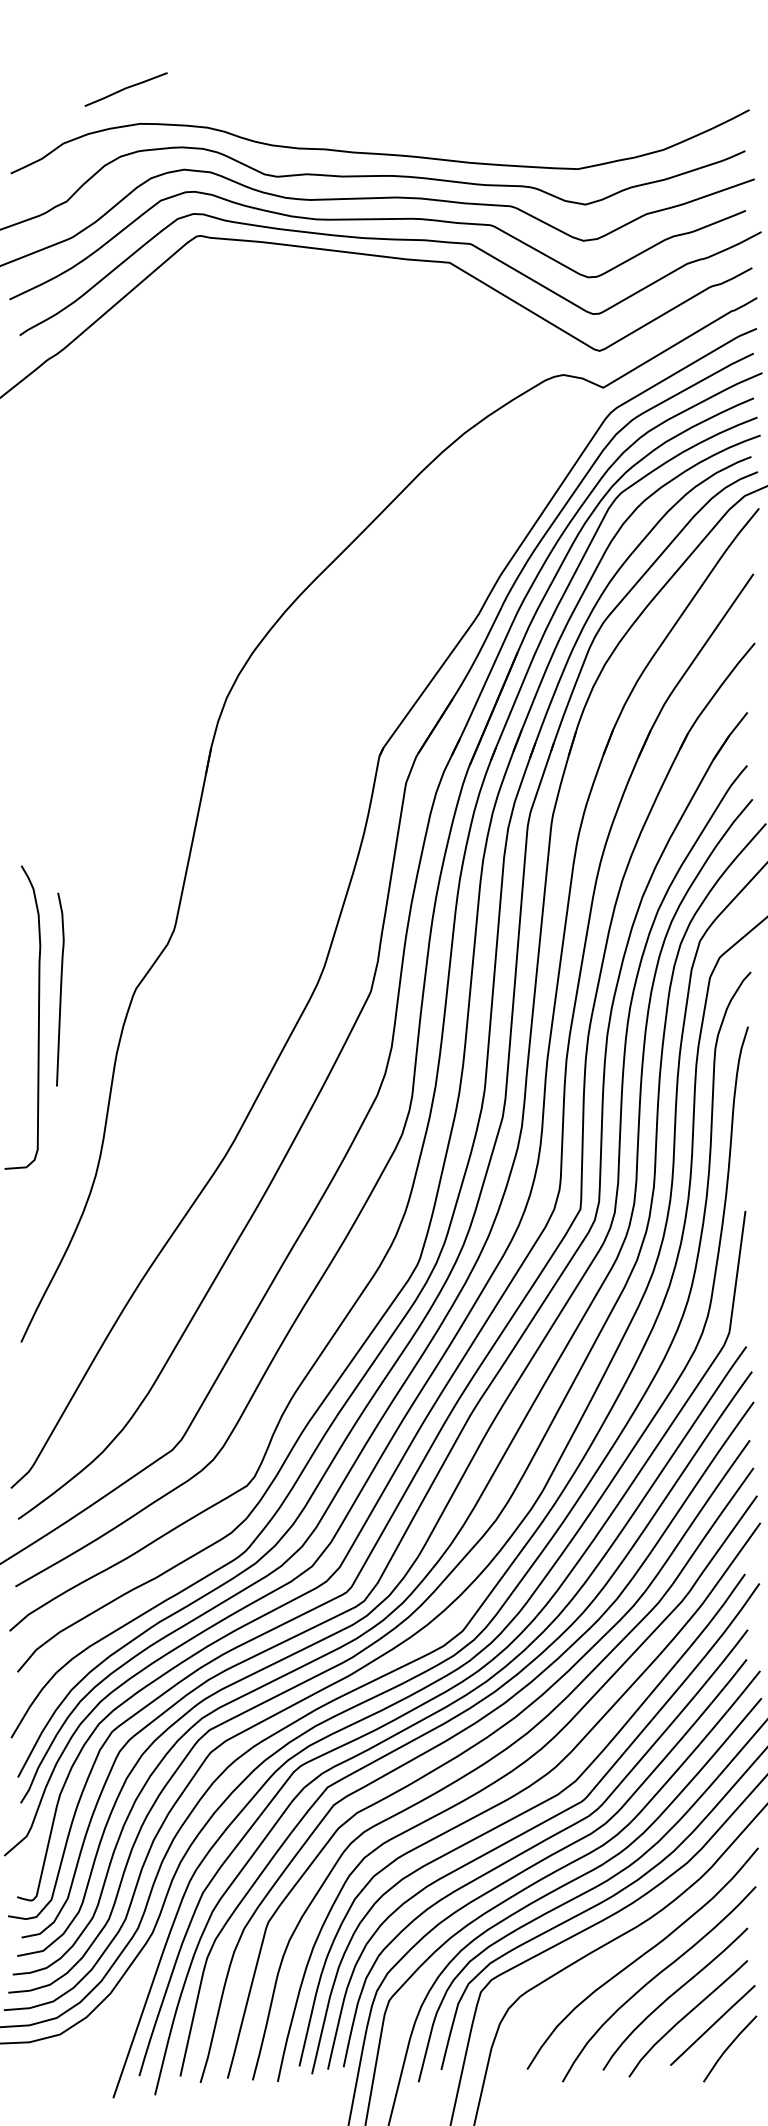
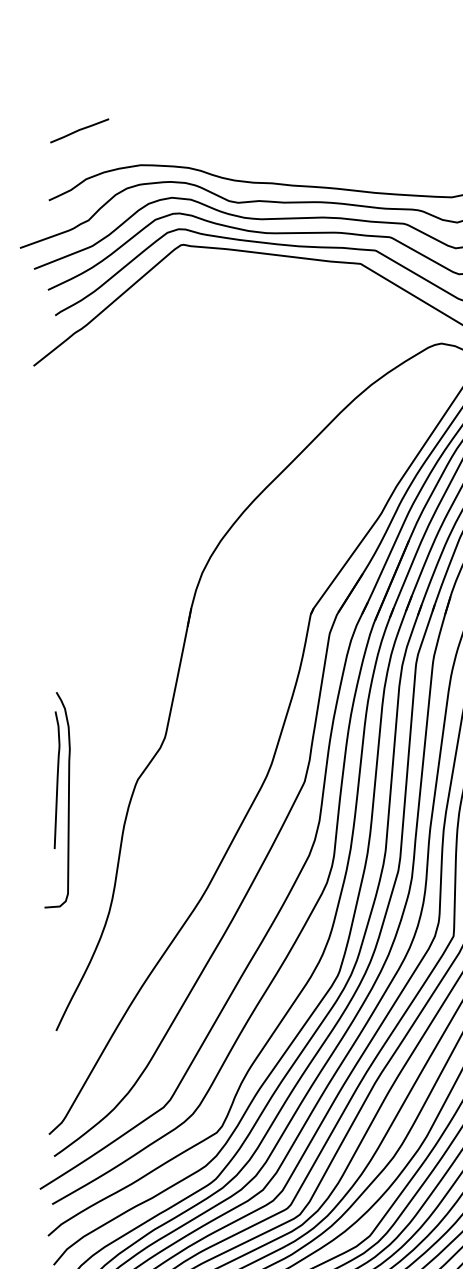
line: (125, 89) -> (79, 130), moved
curve: (60, 989) -> (57, 780), moved

